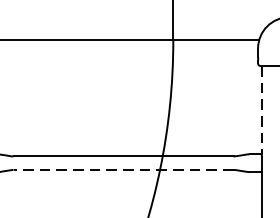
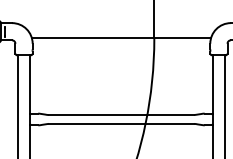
line: (261, 110) -> (212, 84), dashed -> solid
line: (123, 169) -> (121, 123), dashed -> solid

